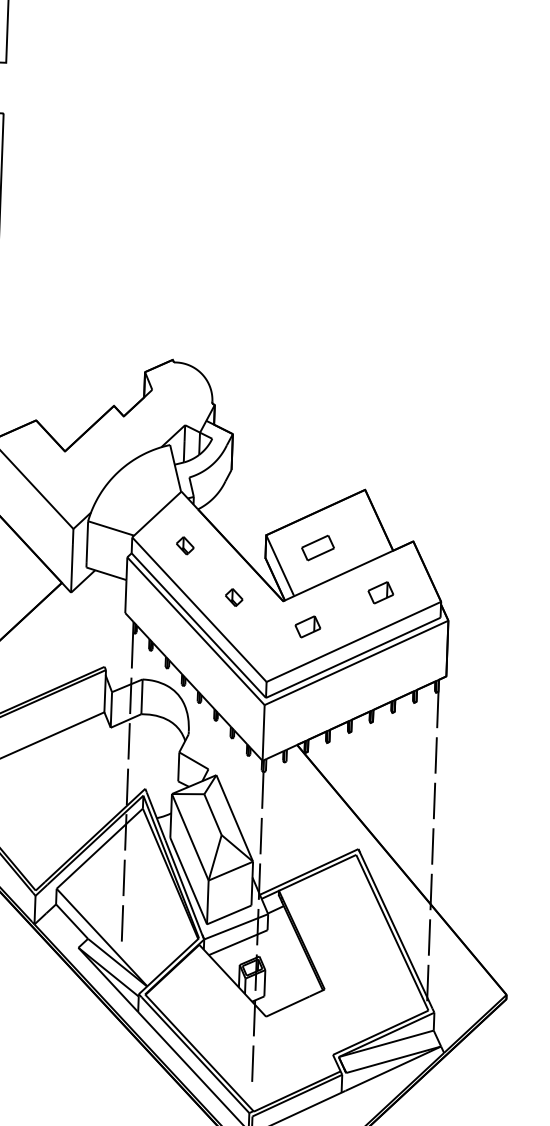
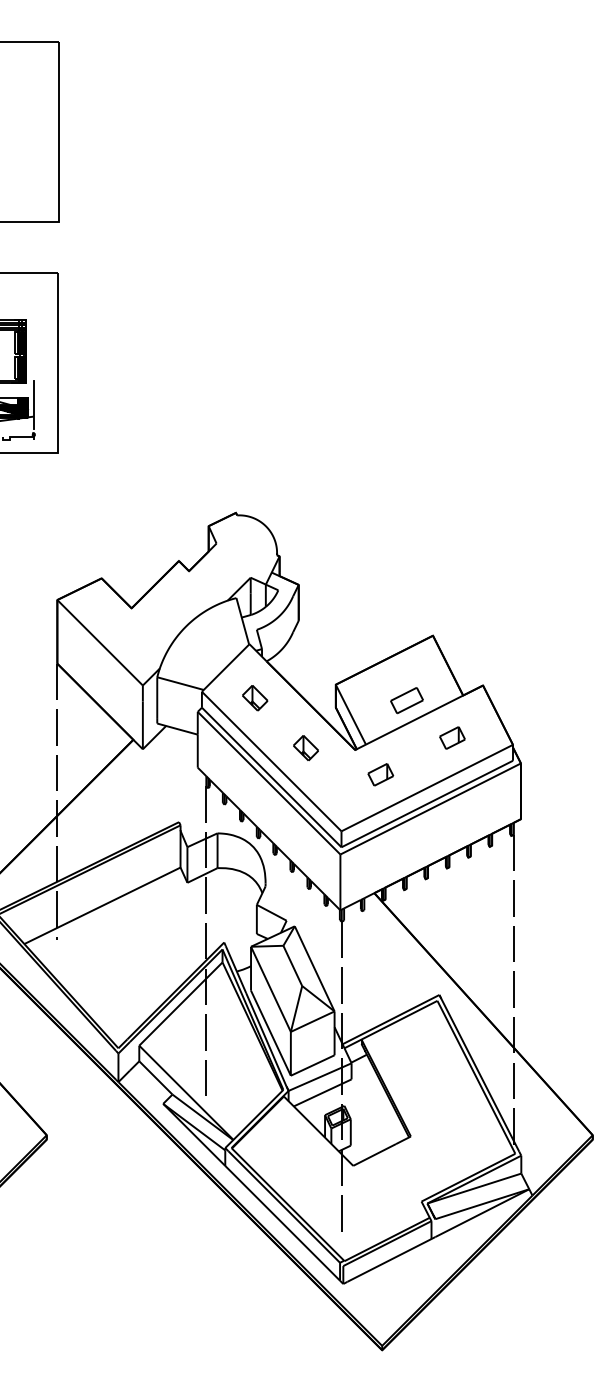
part: (185, 546) -> (255, 698), size x1.43
part: (317, 547) -> (406, 700), moved
part: (233, 597) -> (305, 748), size x1.43

